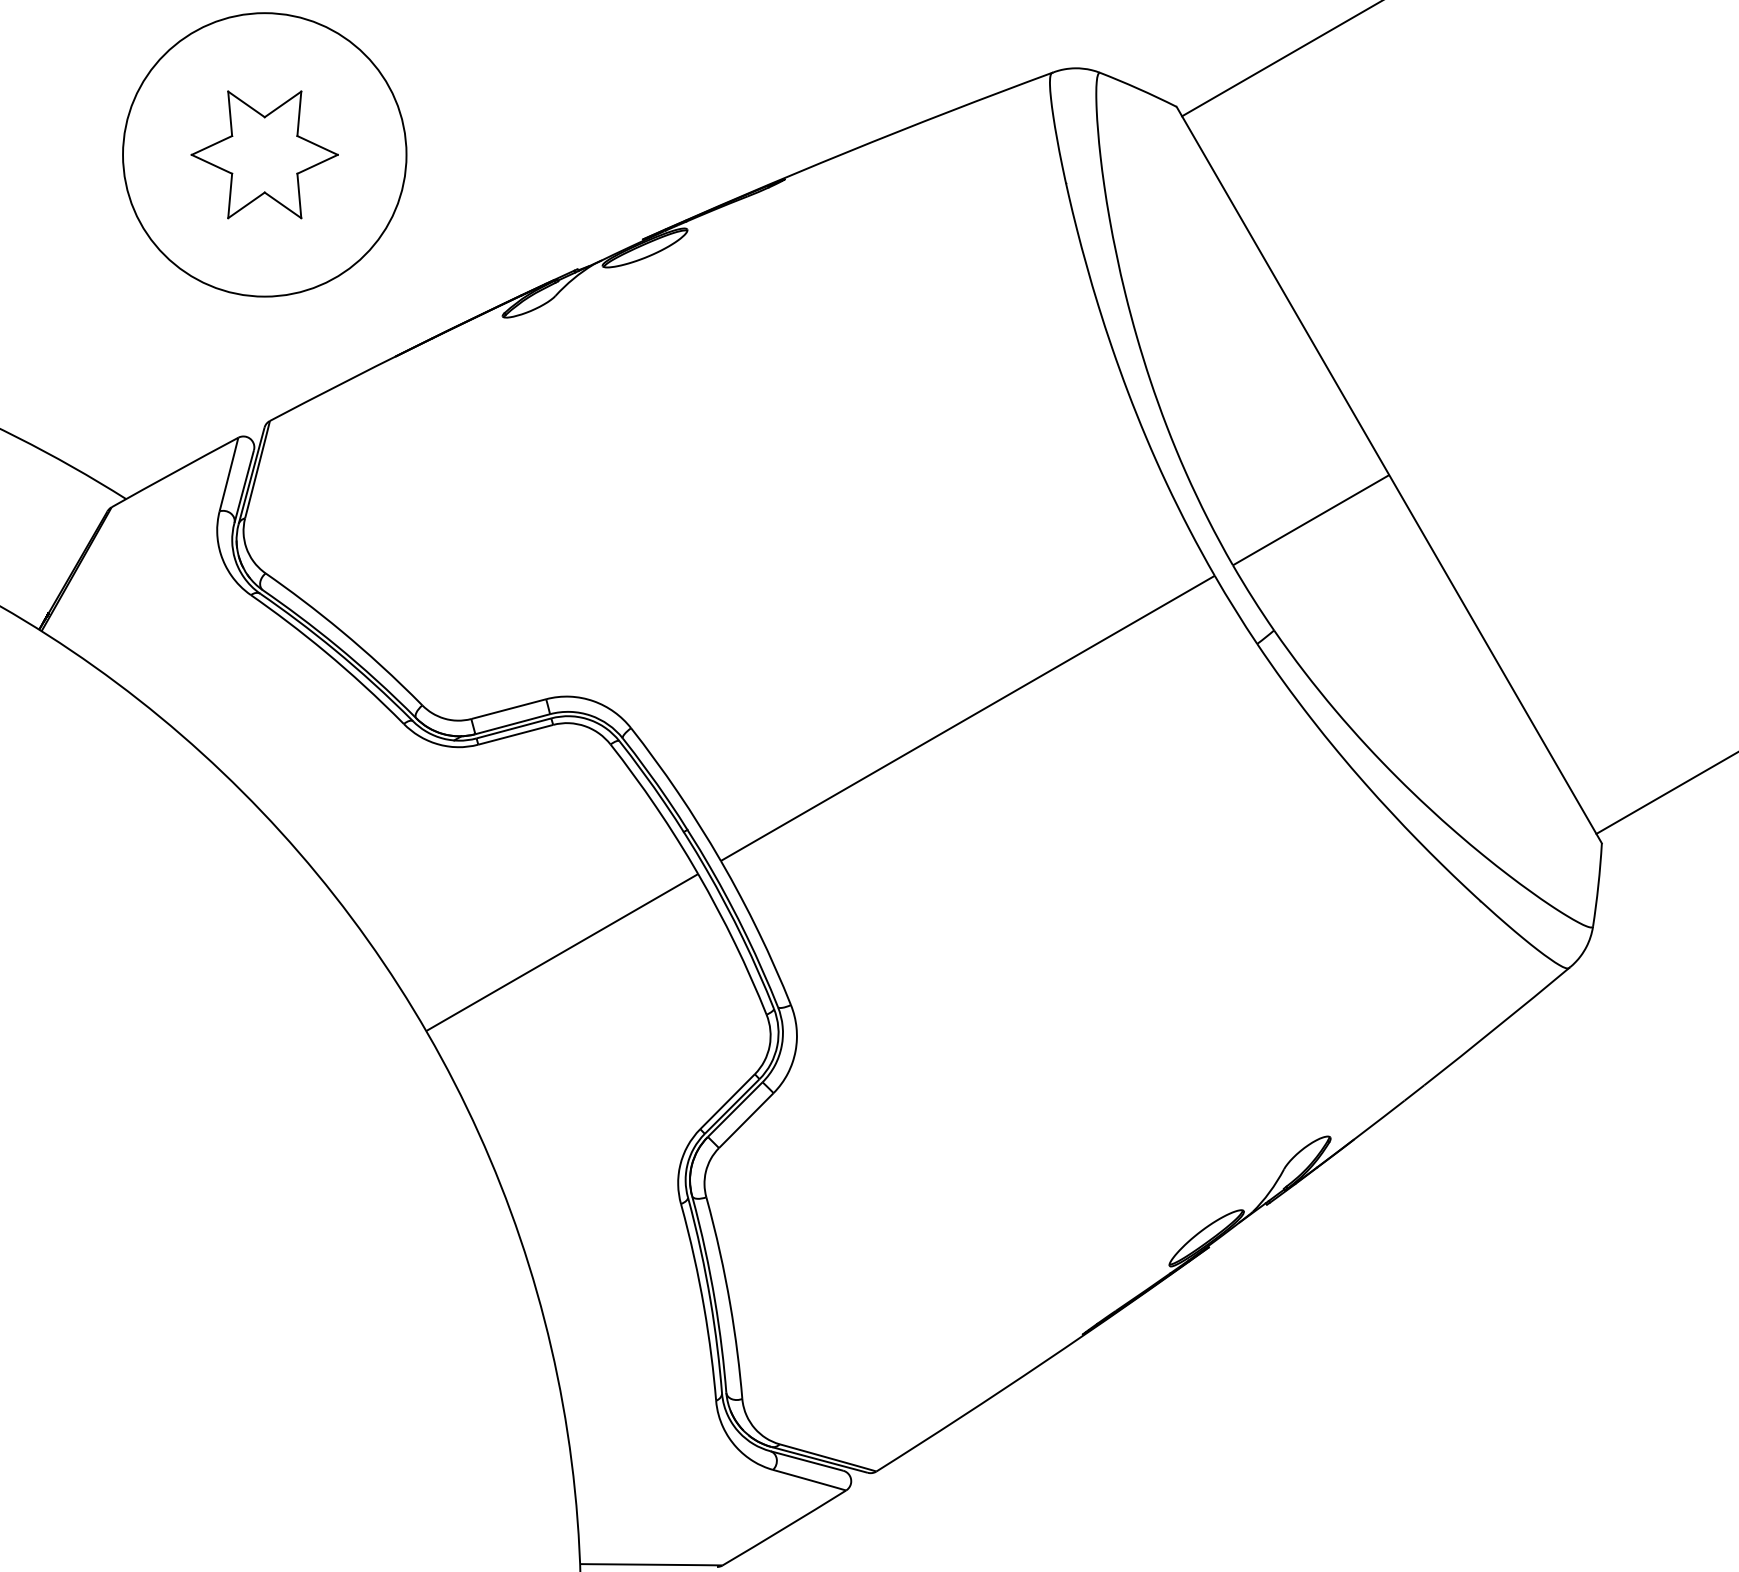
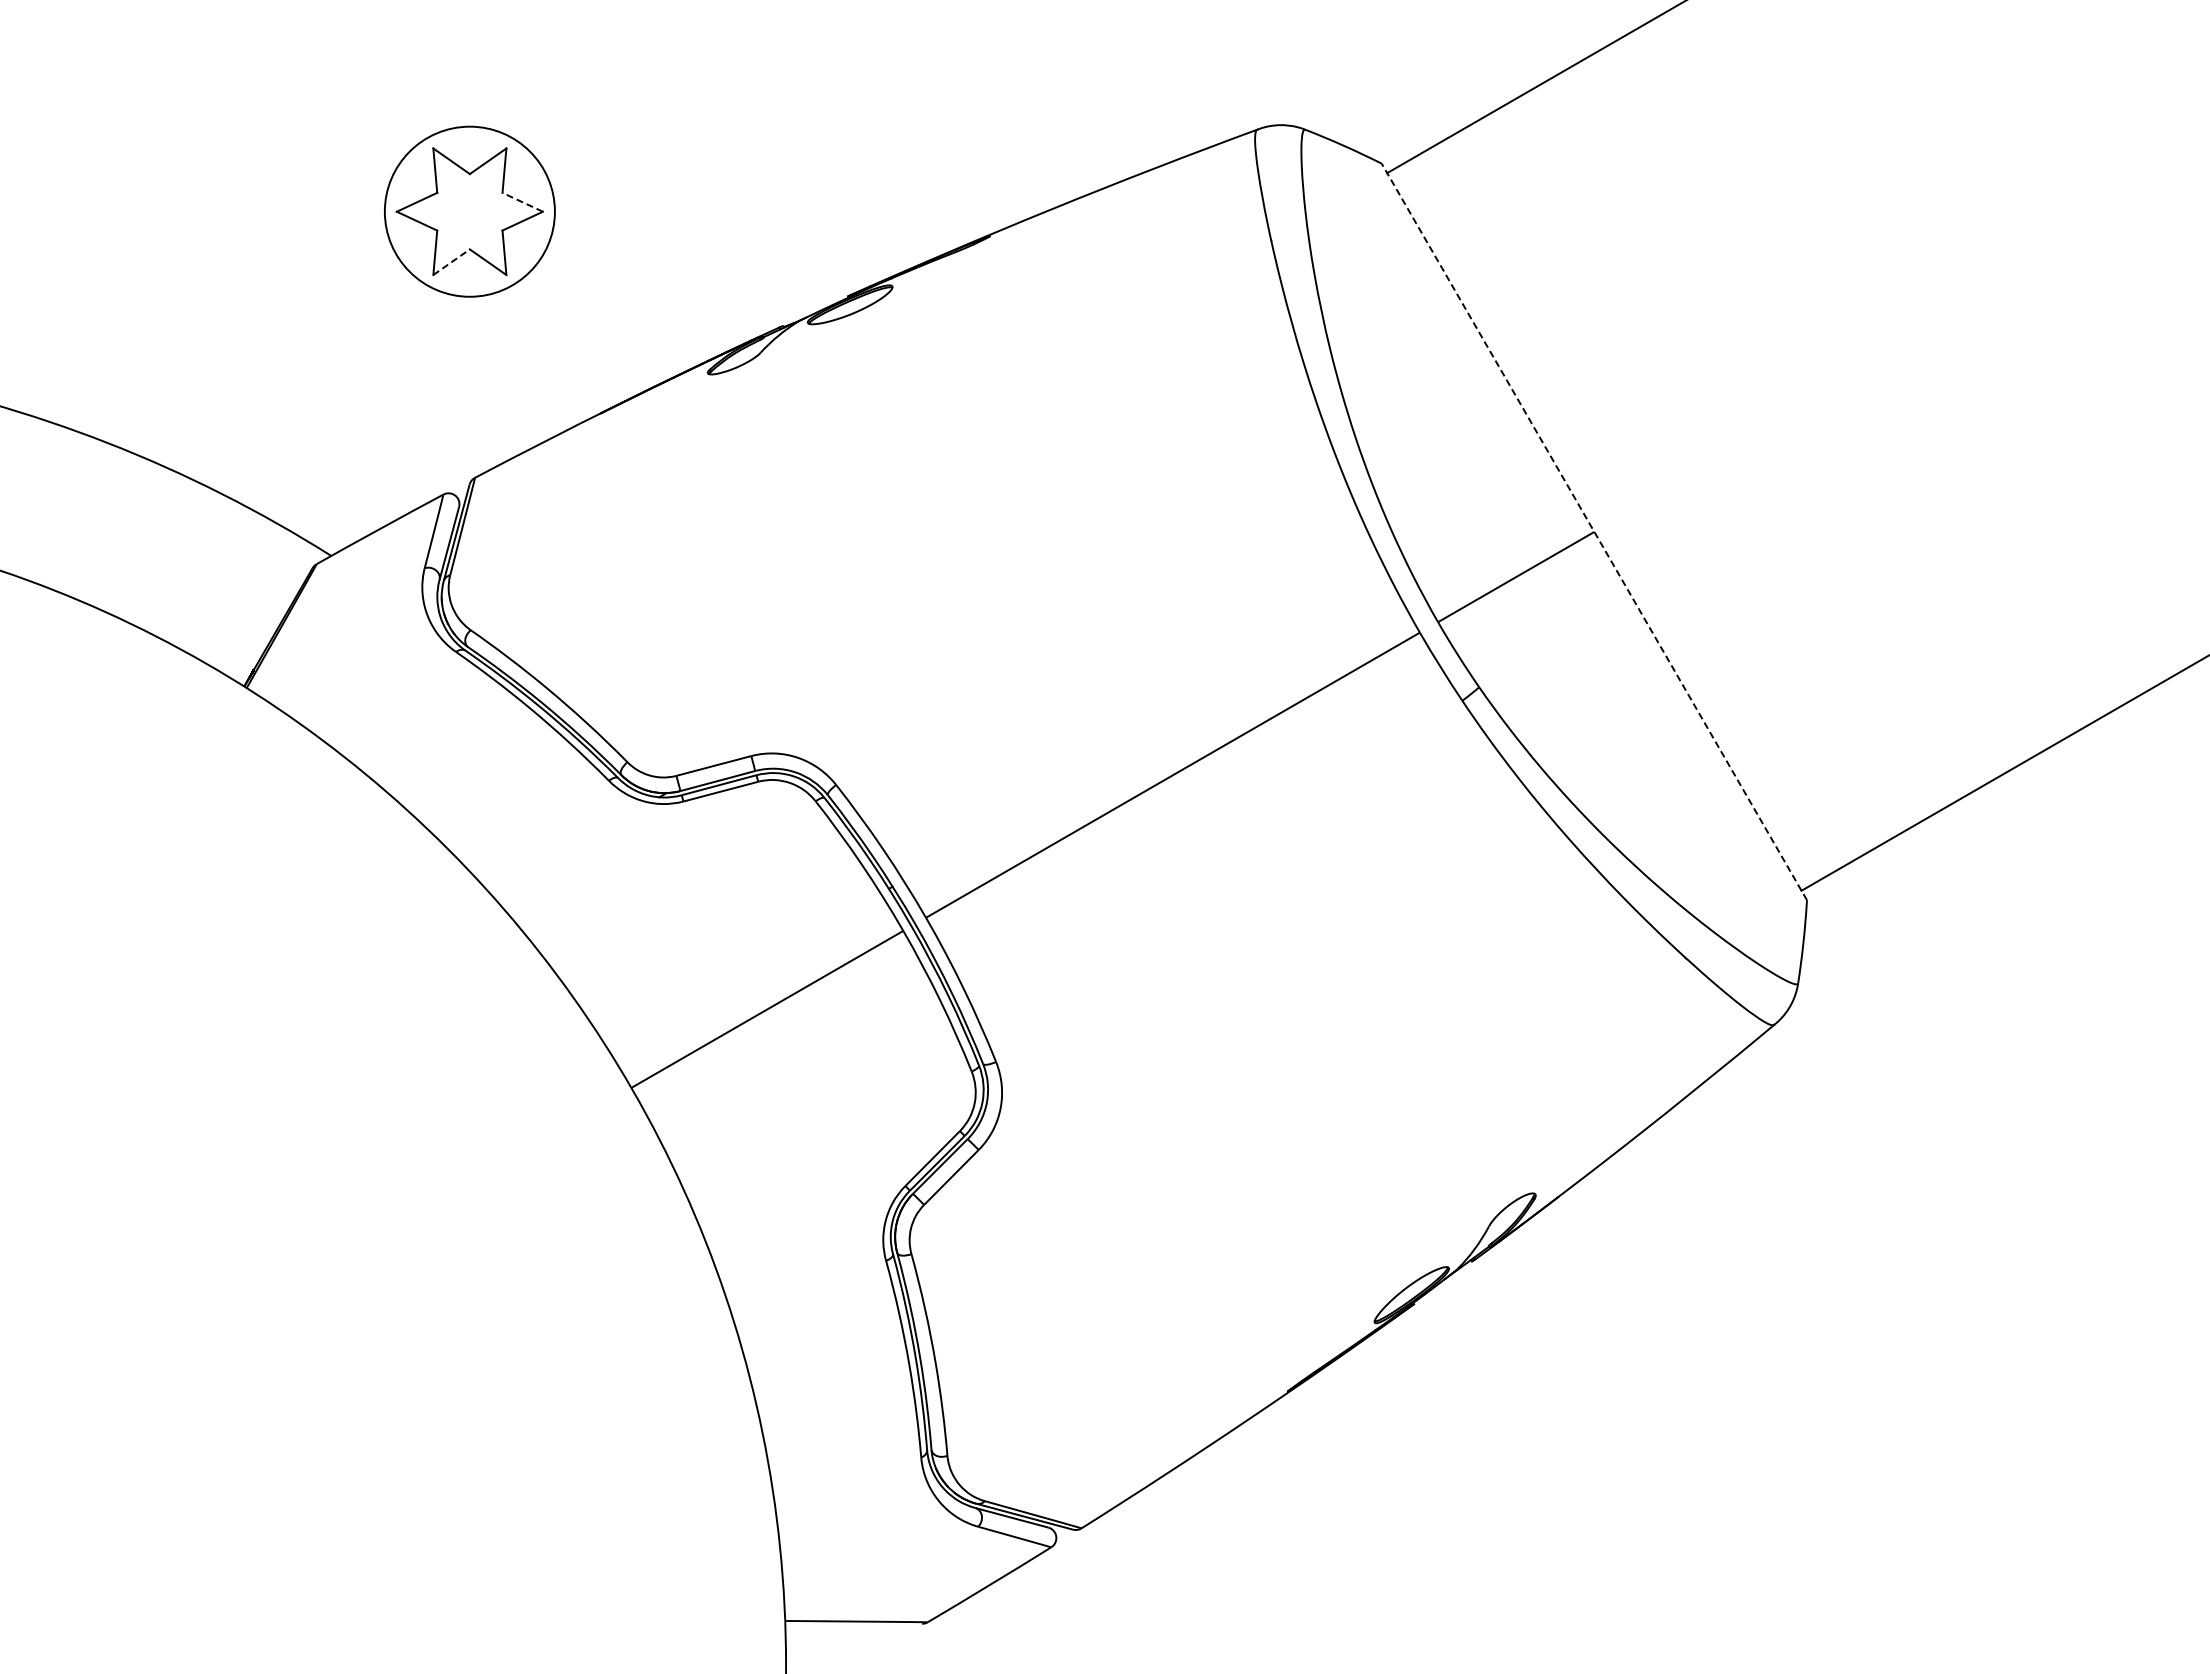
line: (317, 145) -> (522, 202), solid -> dashed
circle: (264, 154) -> (469, 211), size x0.6
line: (247, 204) -> (452, 261), solid -> dashed
line: (1389, 474) -> (1594, 531), solid -> dashed

